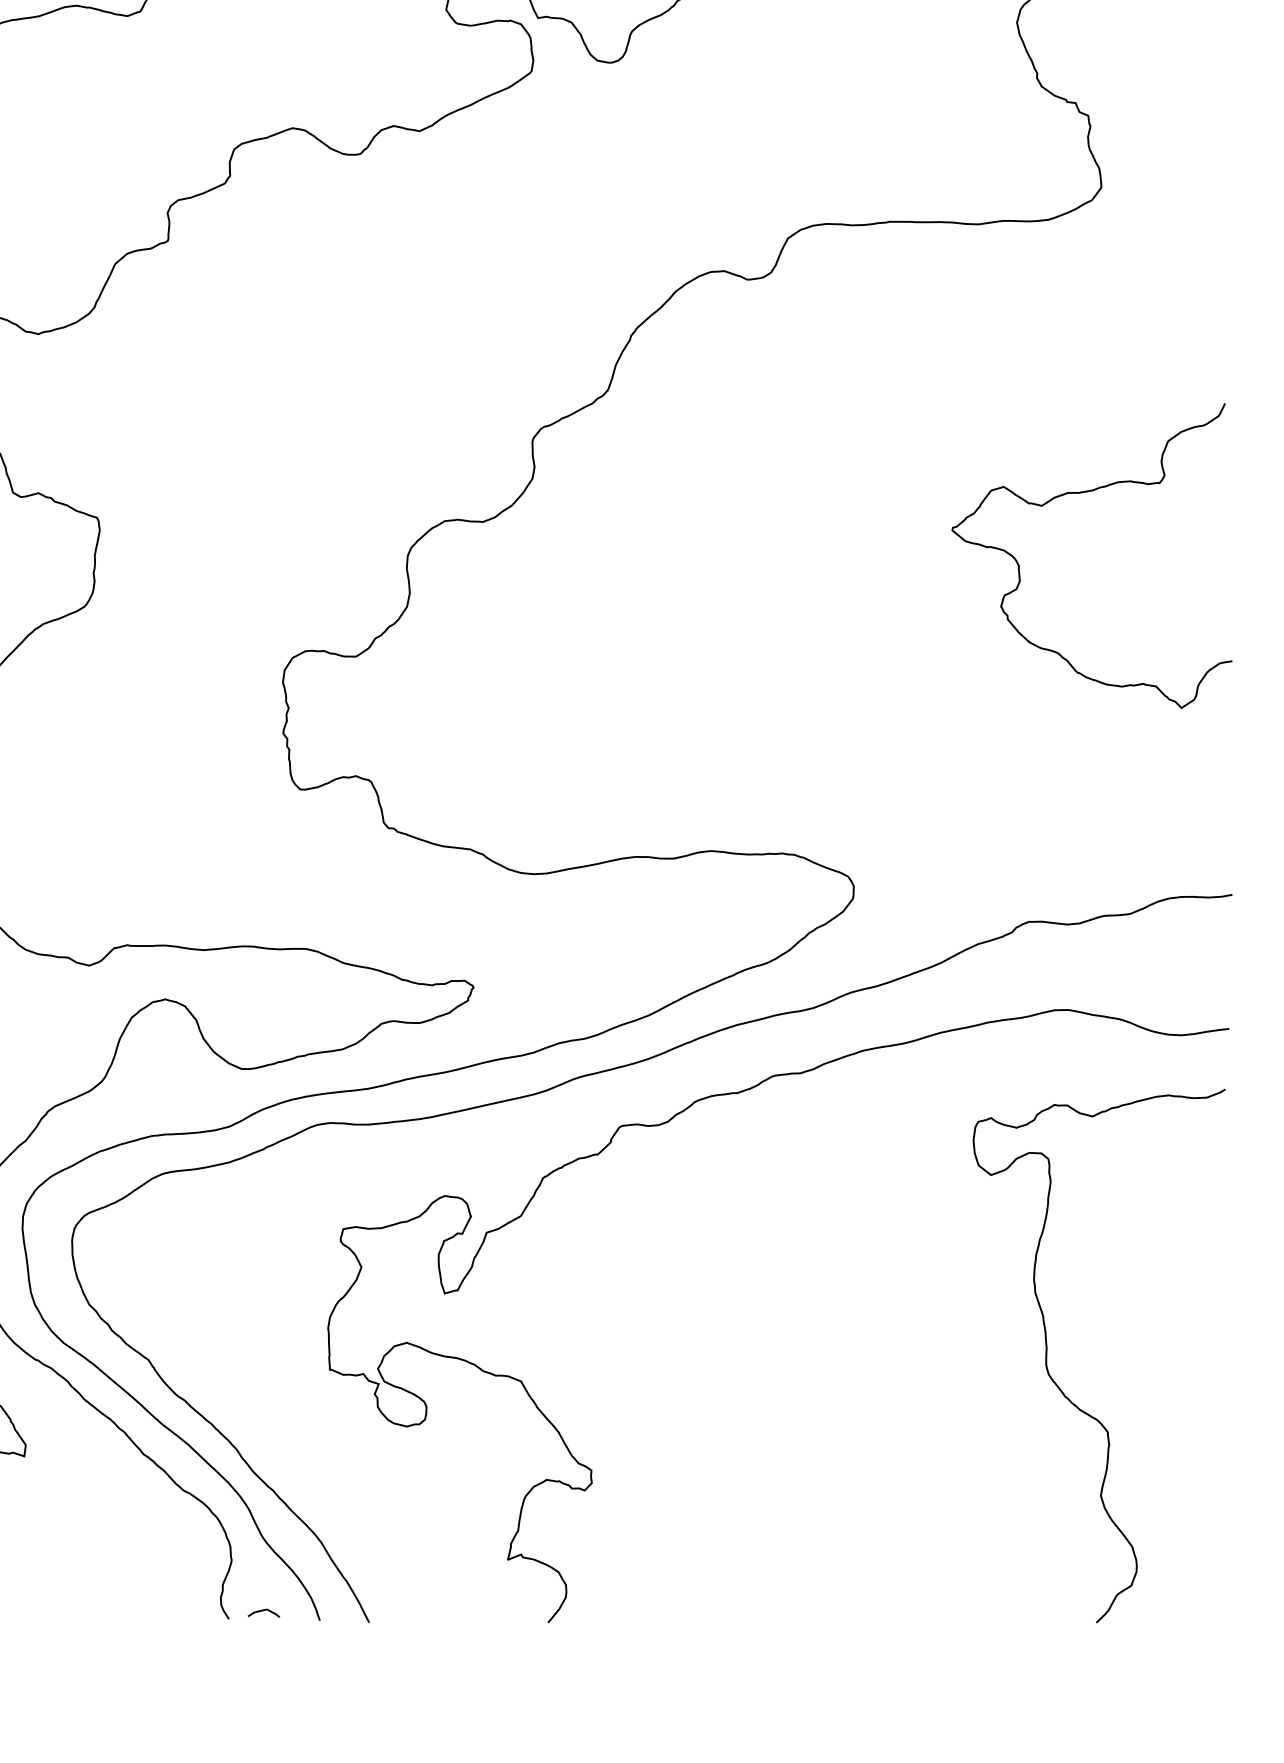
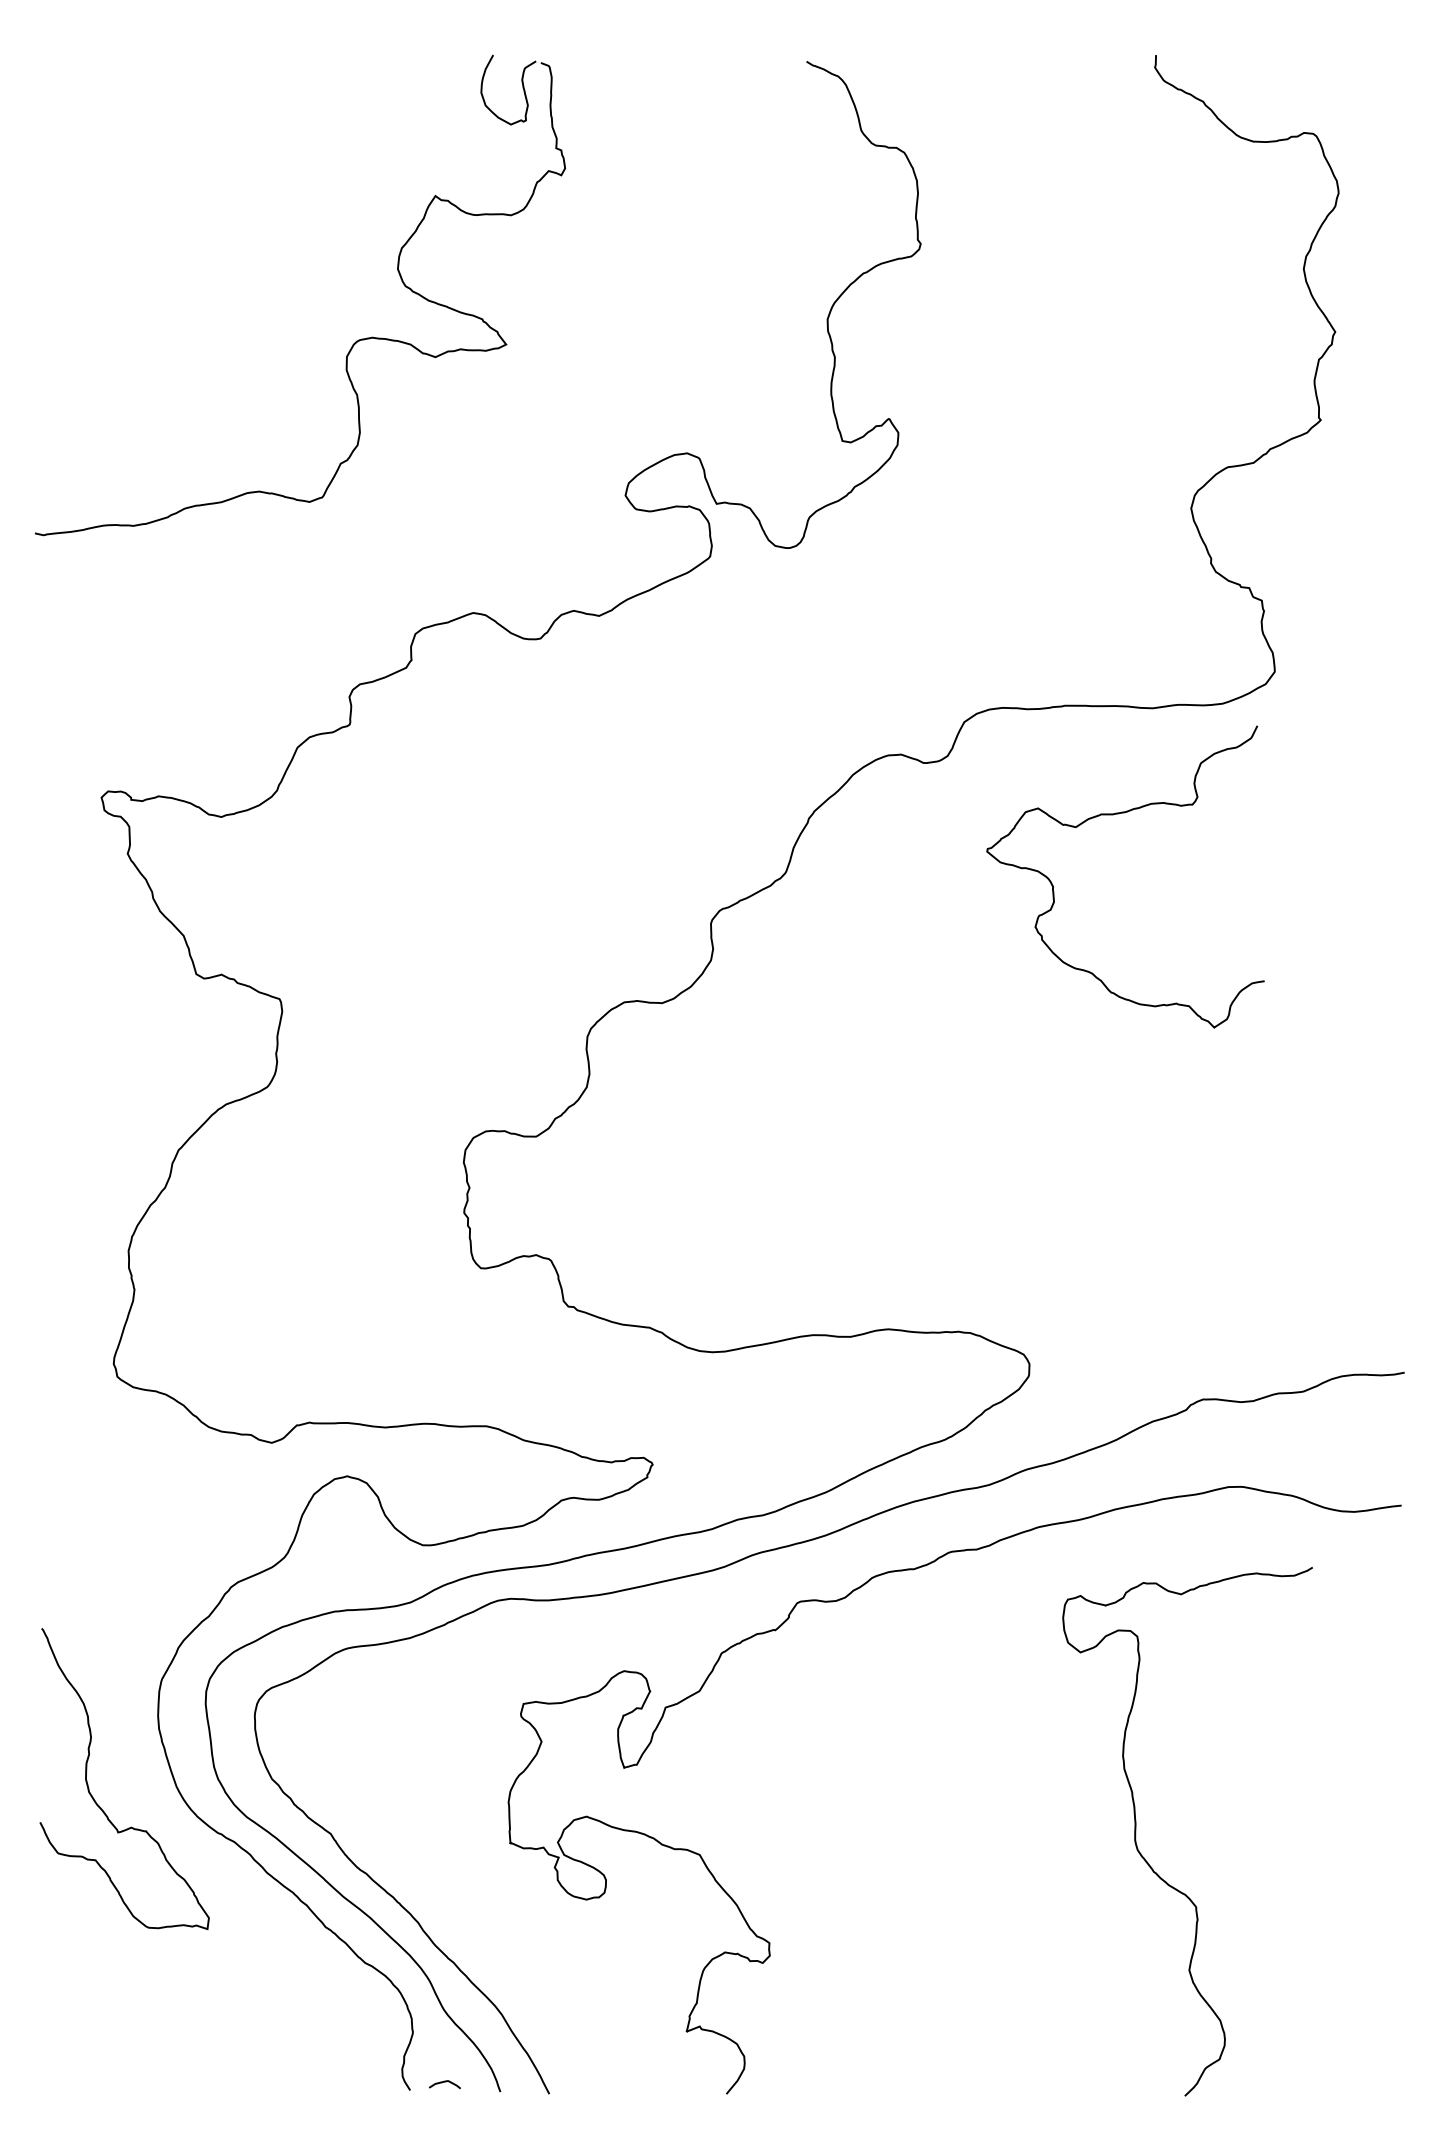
curve: (1079, 494) -> (1113, 815), moved
curve: (1059, 1387) -> (1148, 1862), moved

